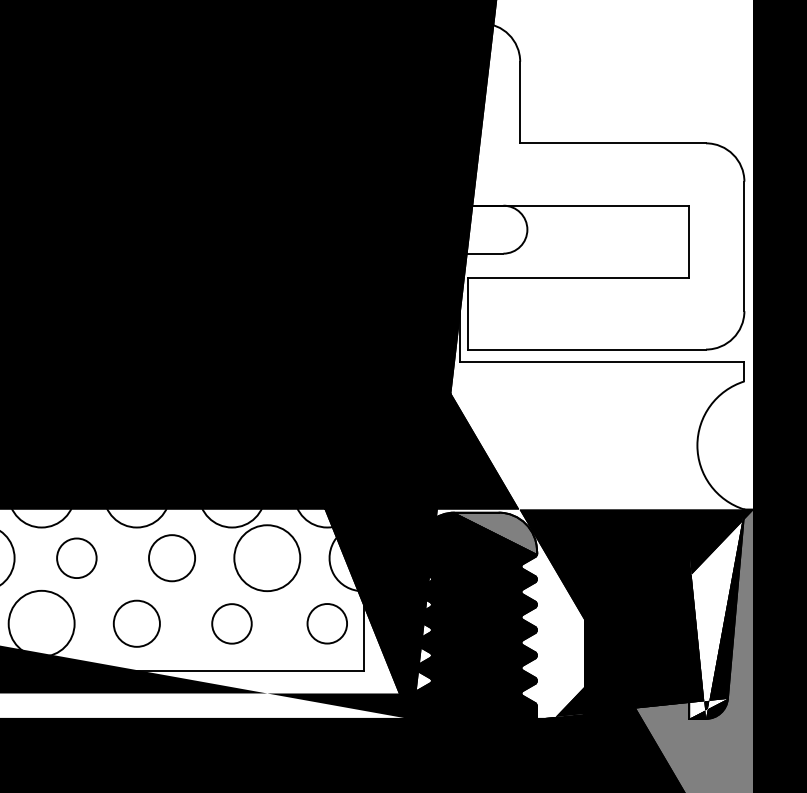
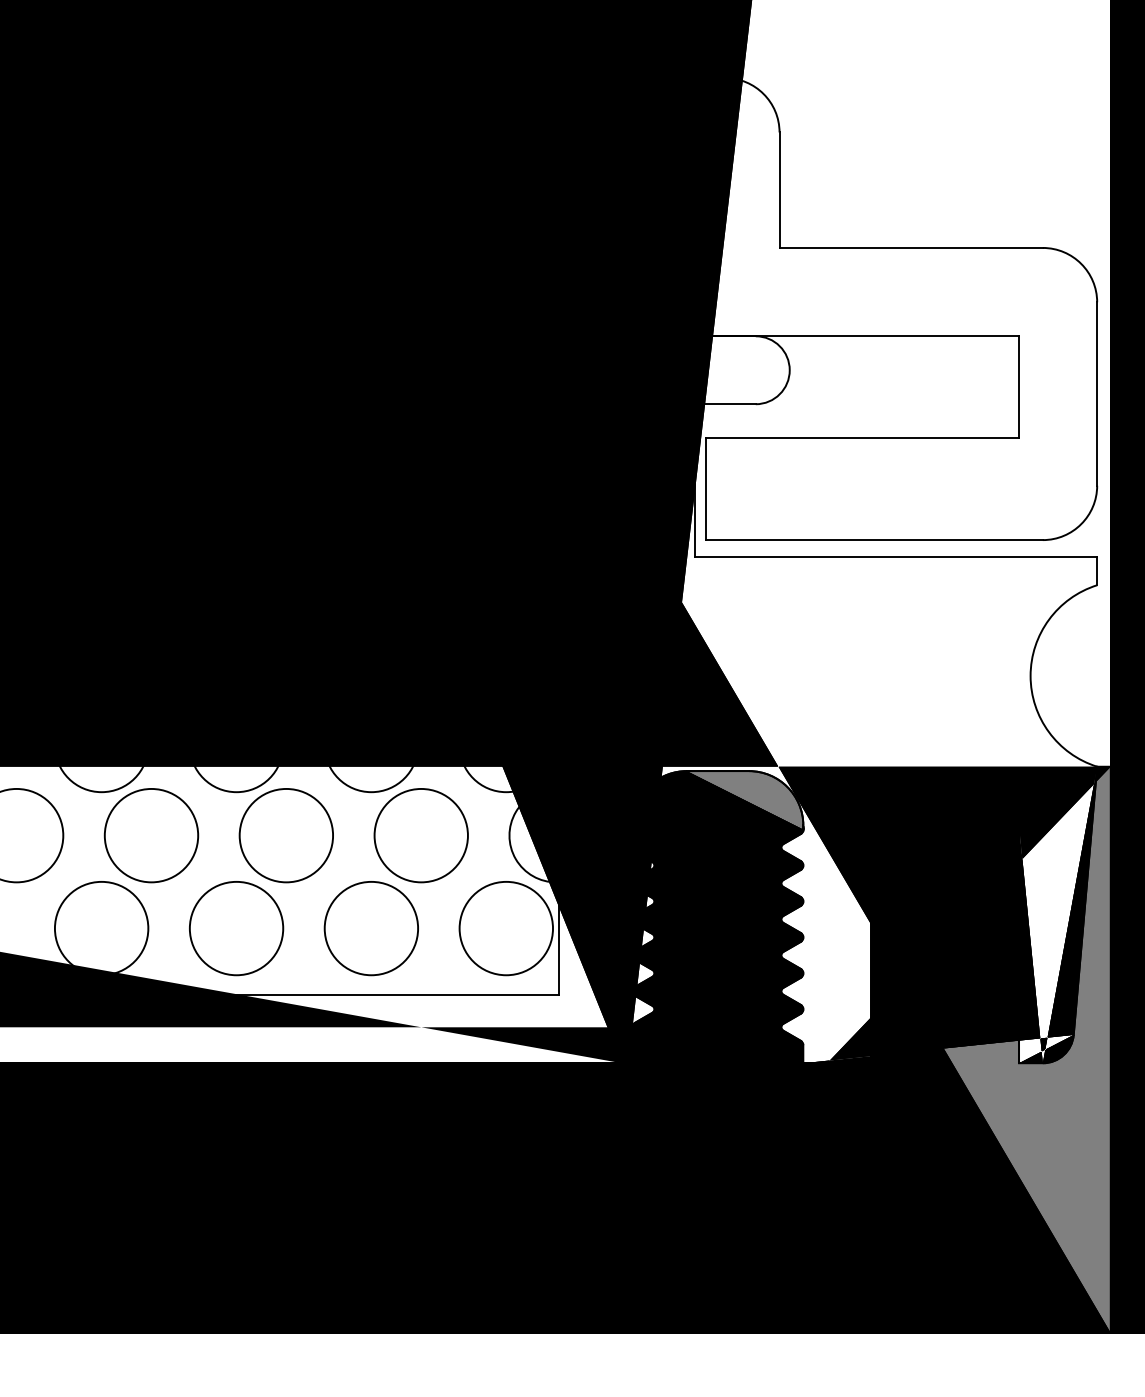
circle: (76, 558) -> (151, 835), size x1.67
circle: (172, 558) -> (286, 835), size x1.43
circle: (136, 623) -> (236, 928), size x1.43
circle: (231, 623) -> (370, 928), size x1.67
circle: (327, 623) -> (506, 928), size x1.67

